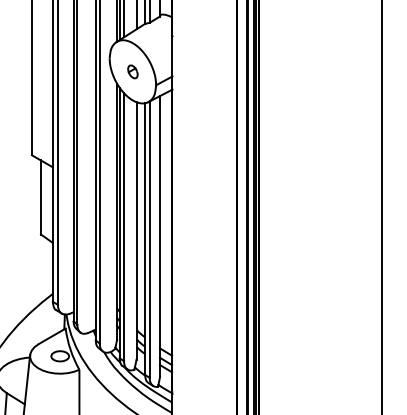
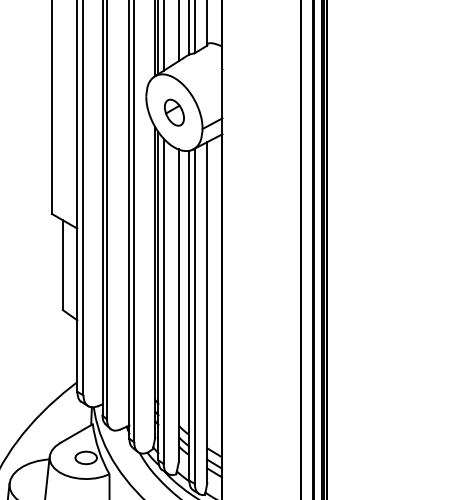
part: (132, 71) -> (173, 112), size x1.67

